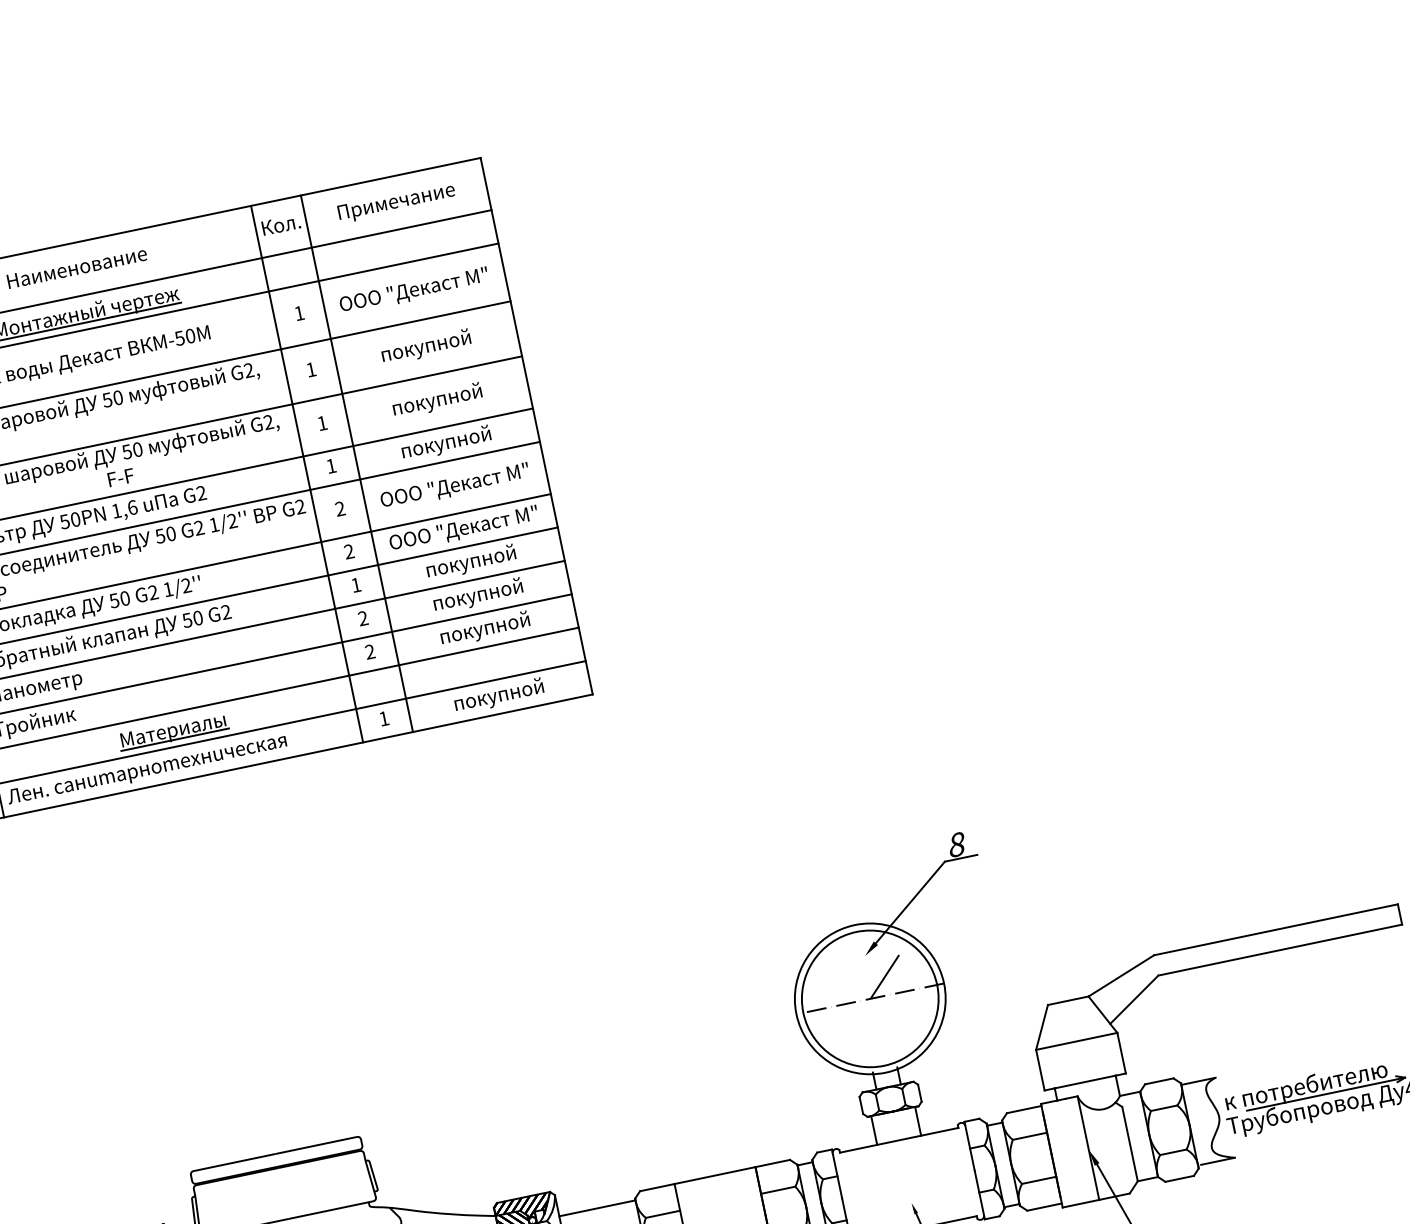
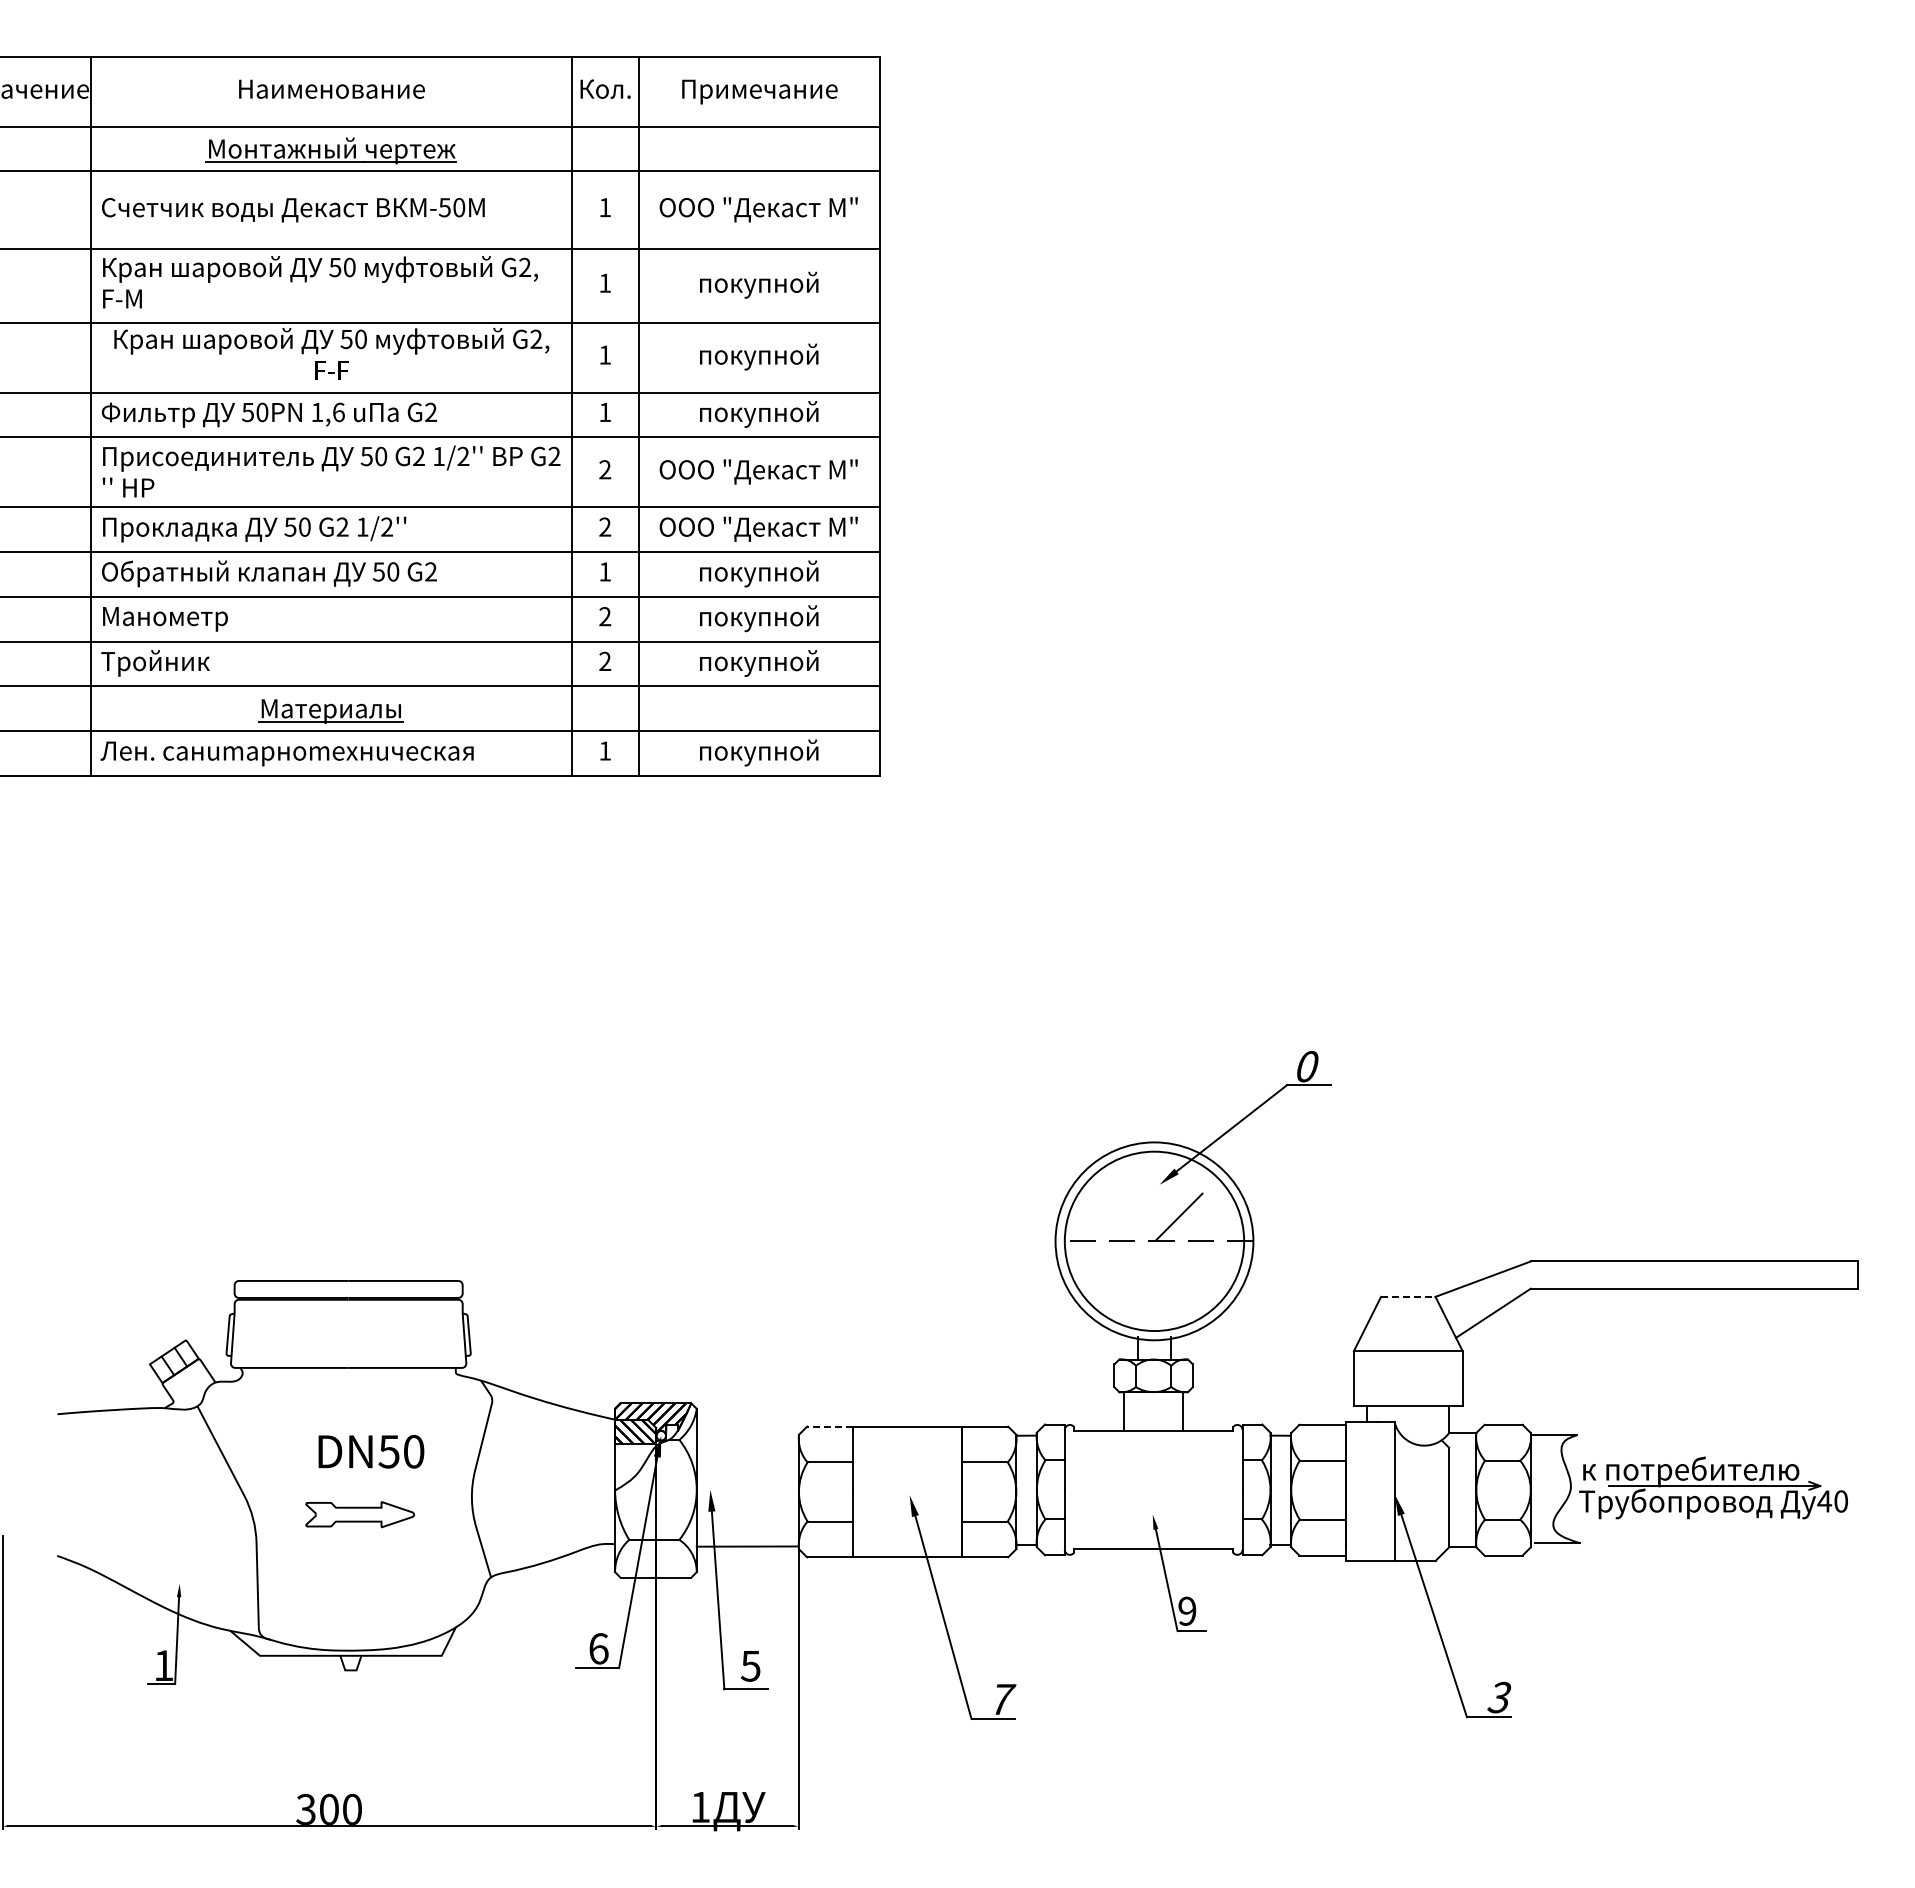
text: (956, 844) -> (1306, 1066), 8 -> 0
line: (1068, 1000) -> (1408, 1296), solid -> dashed
line: (656, 1187) -> (829, 1426), solid -> dashed
line: (597, 1208) -> (747, 1437), removed

